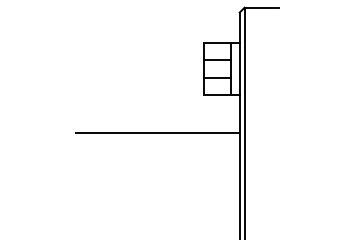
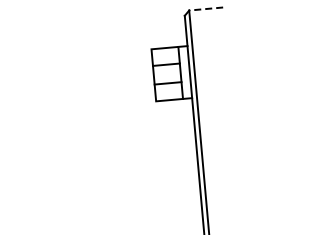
line: (261, 7) -> (206, 8), solid -> dashed
line: (157, 133) -> (113, 143), removed

